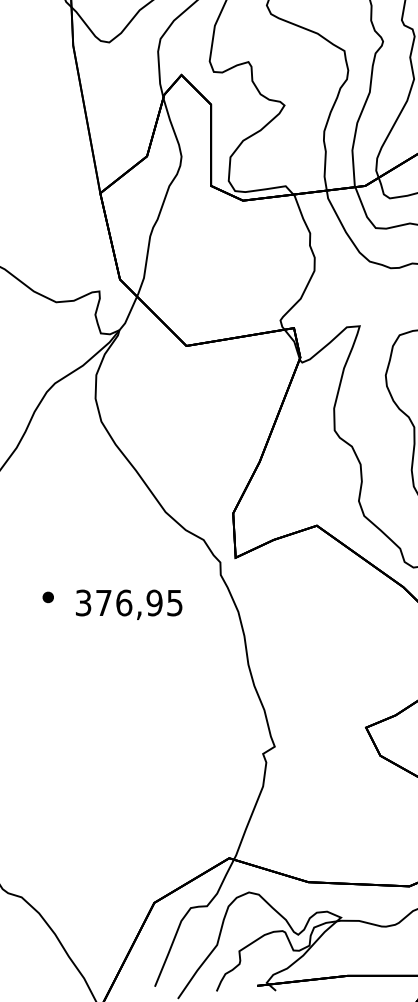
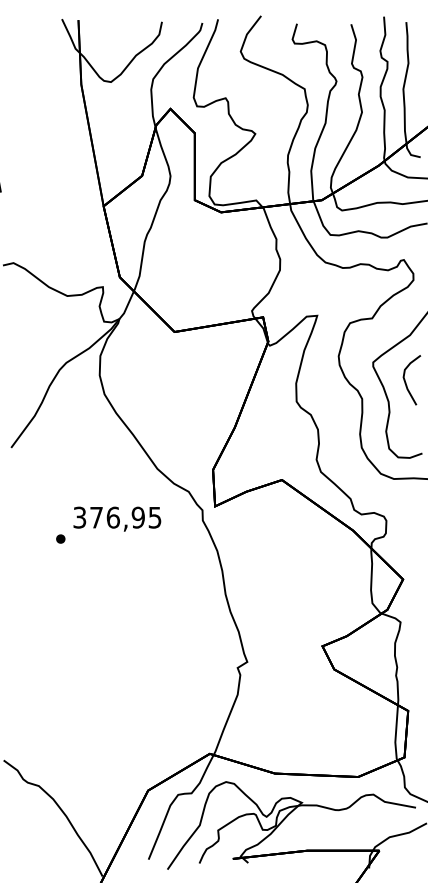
text: (129, 604) -> (117, 518), moved

